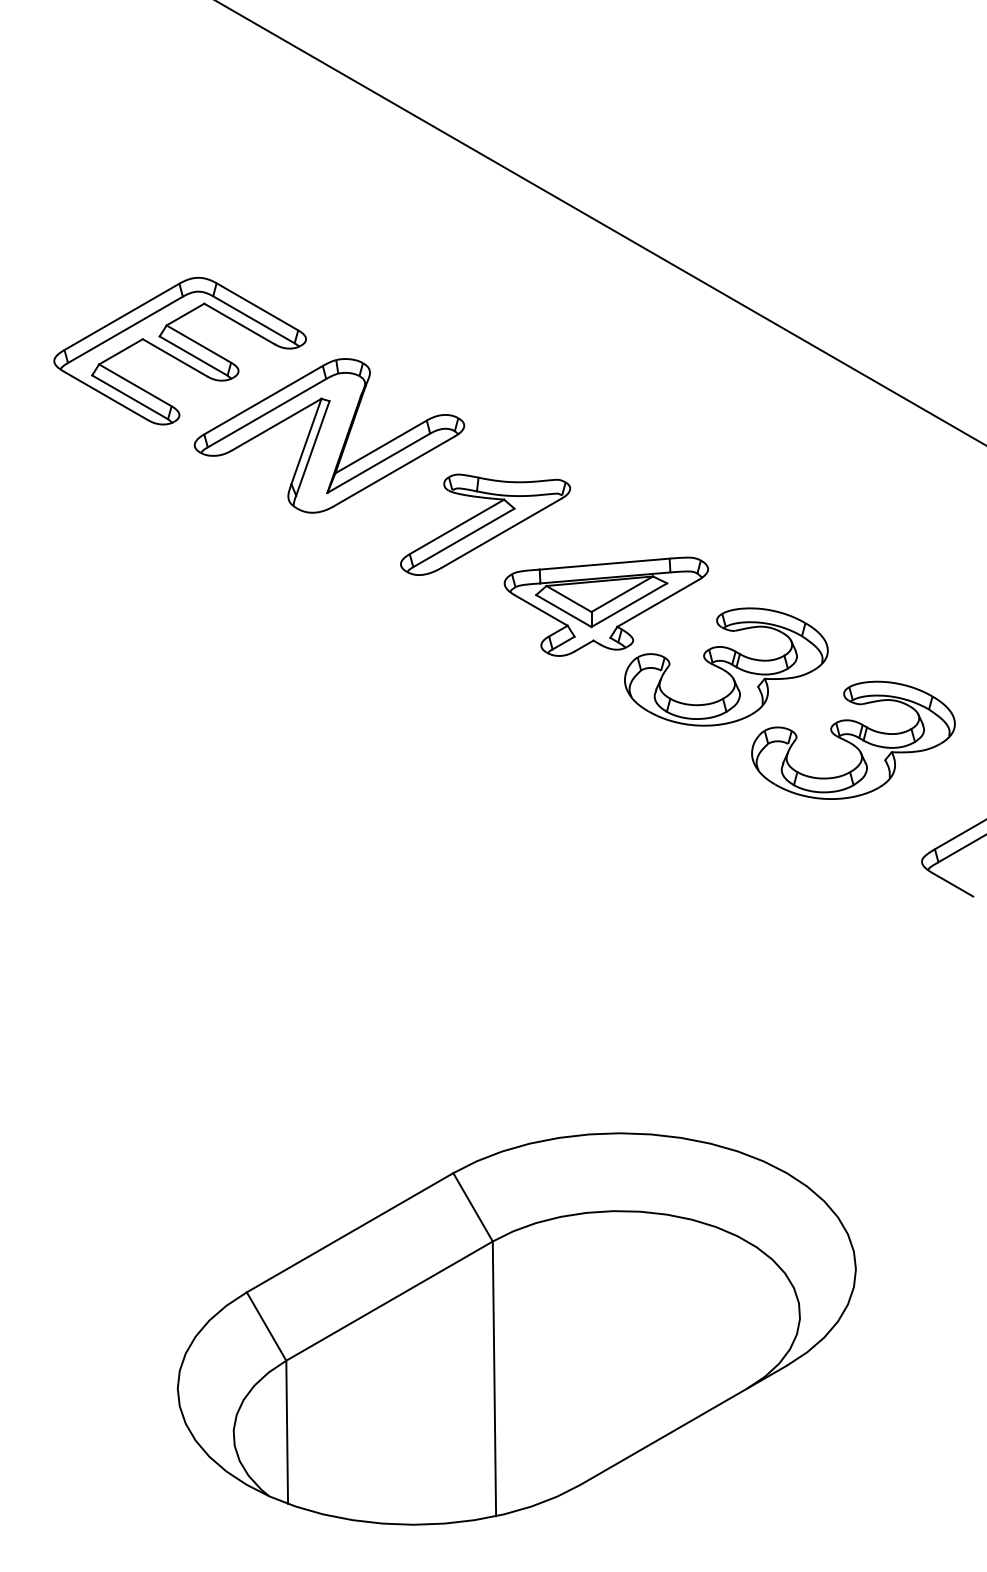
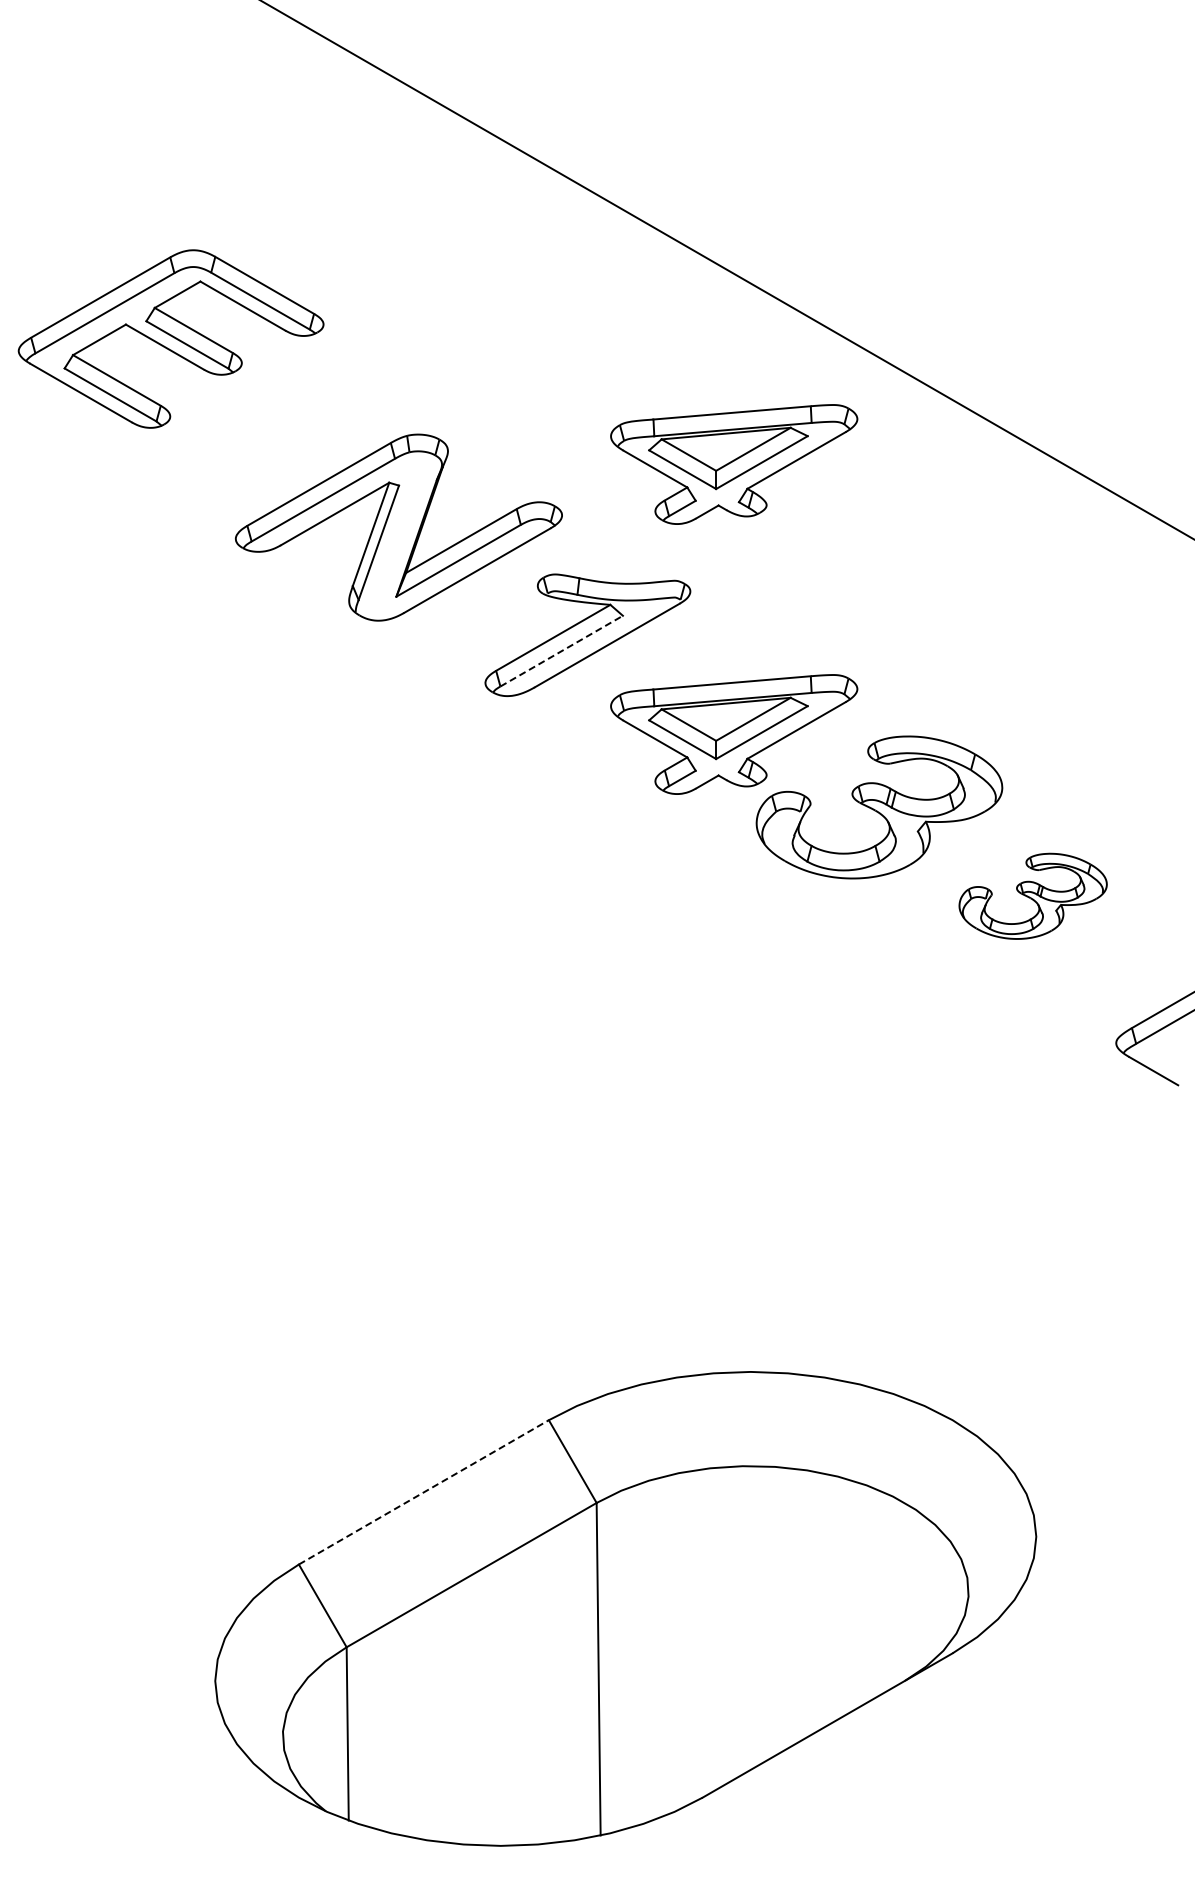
part: (179, 350) -> (170, 338), moved
part: (606, 383) -> (734, 464), added
line: (463, 538) -> (561, 651), solid -> dashed
part: (852, 740) -> (1032, 896), size x0.6
line: (350, 1232) -> (424, 1492), solid -> dashed

